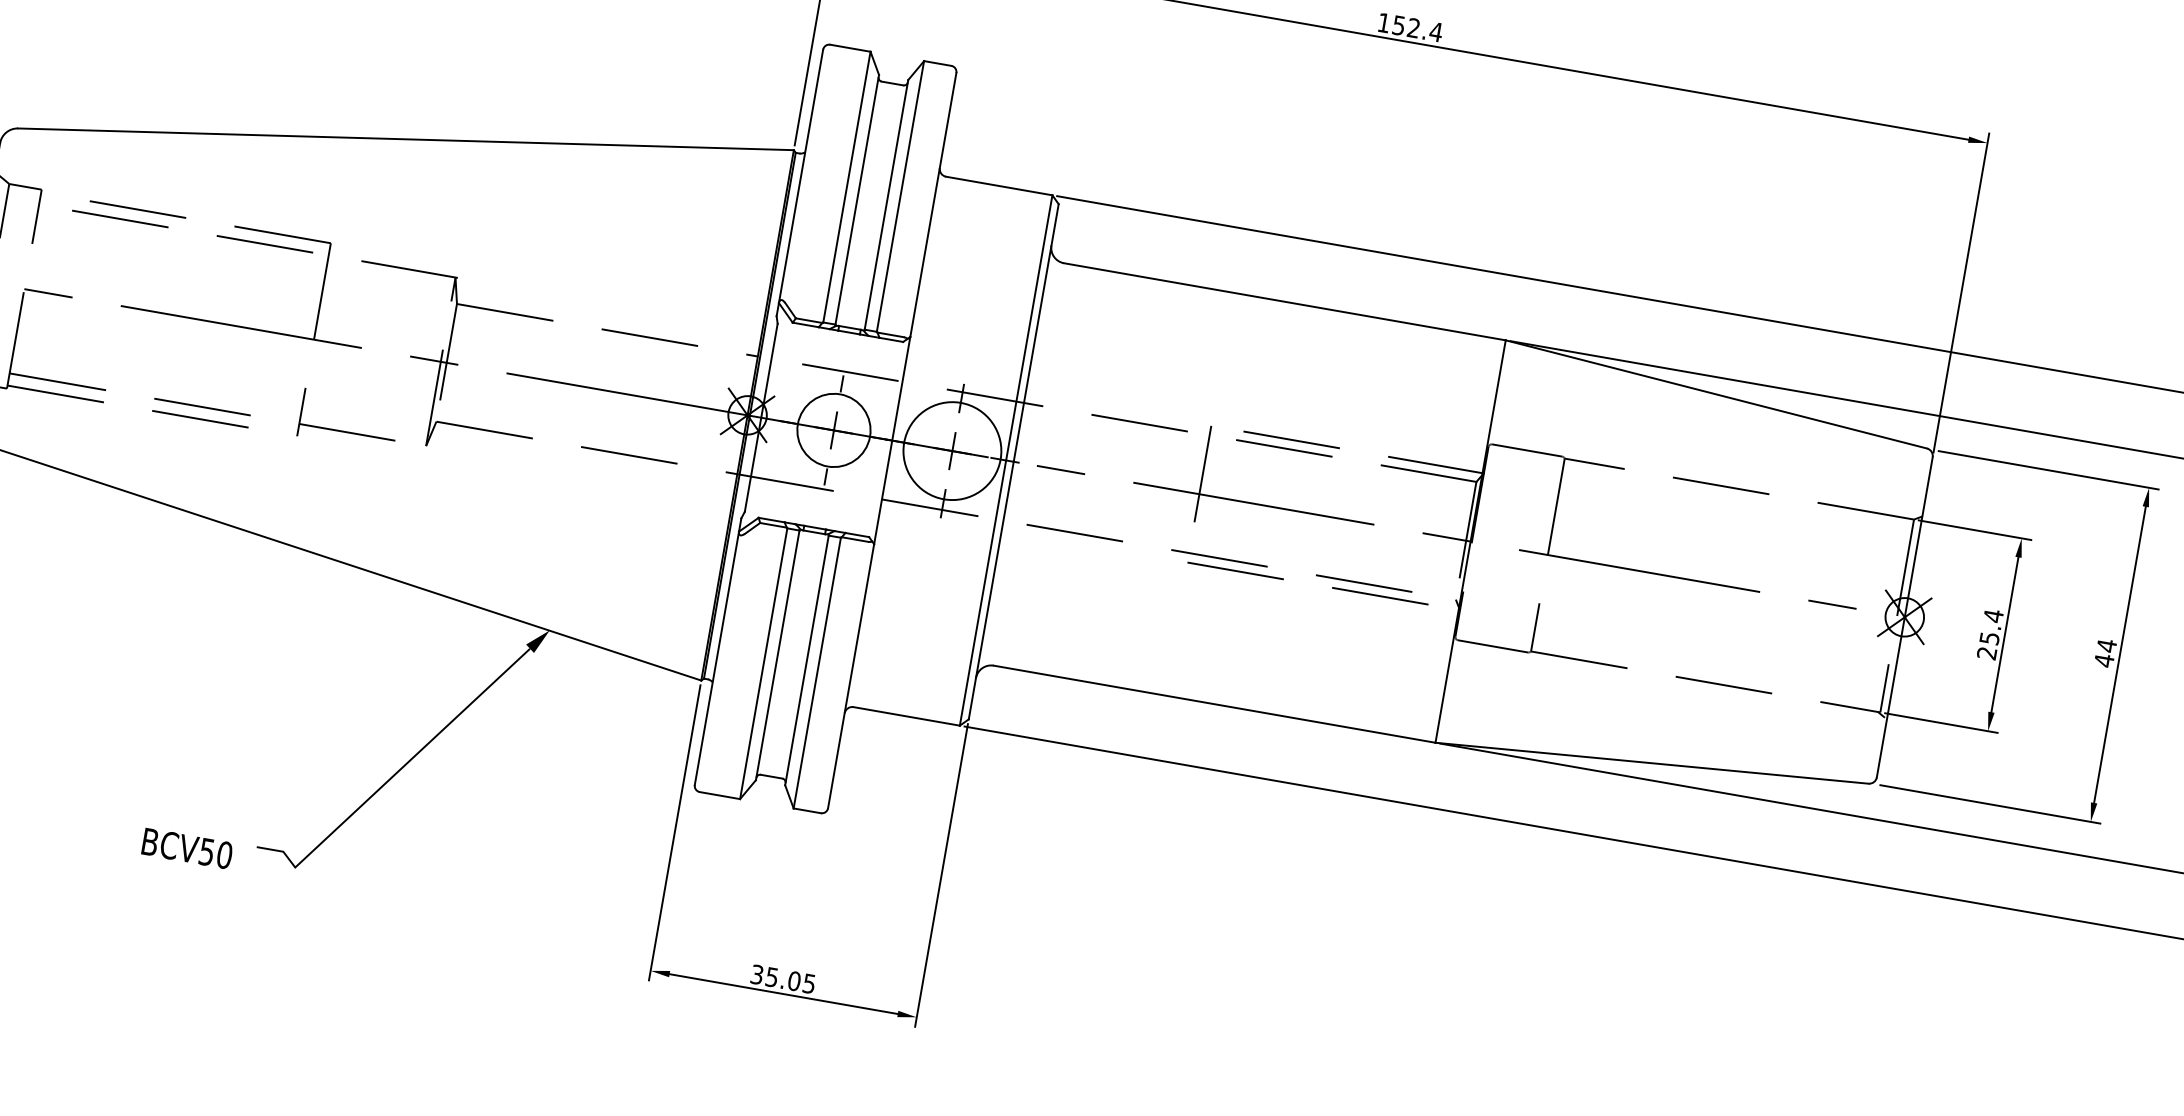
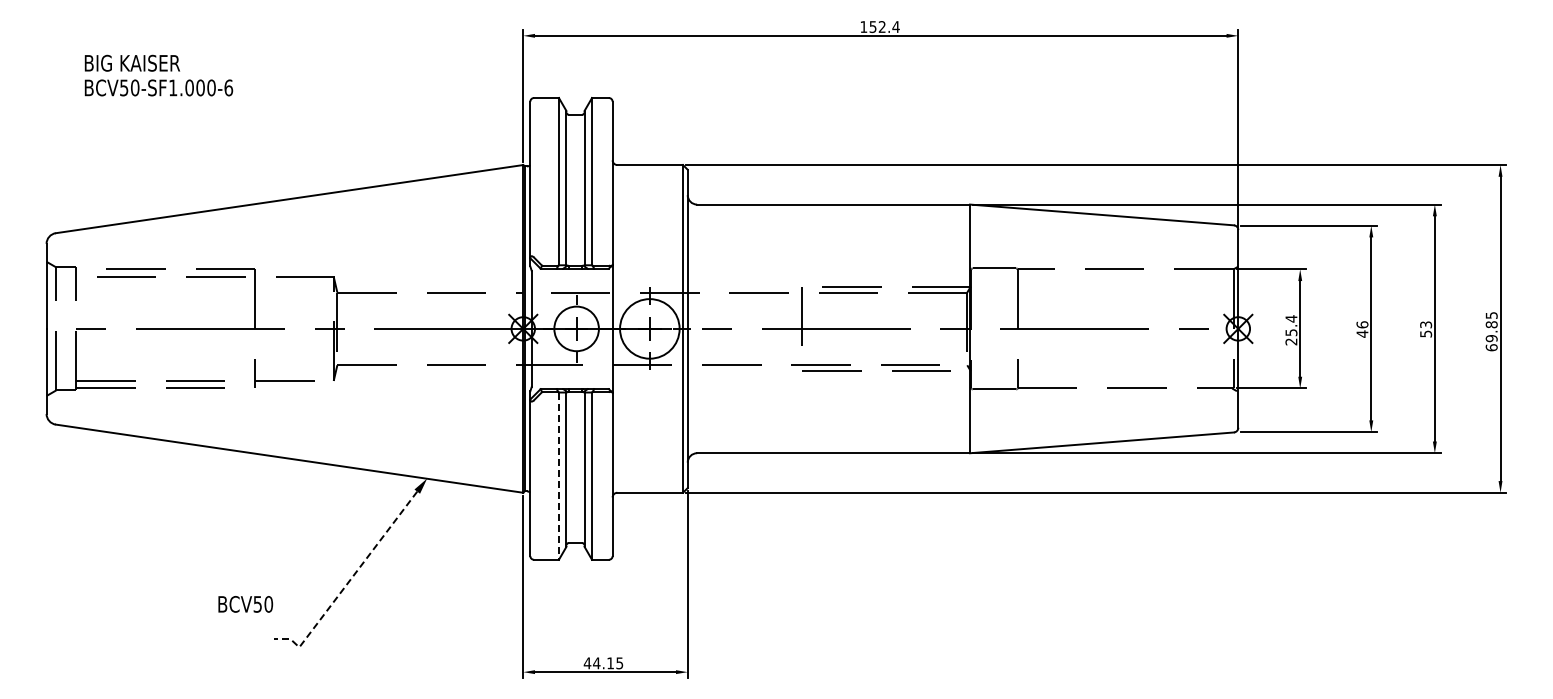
text: (2106, 645) -> (1362, 324), 44 -> 46
line: (762, 664) -> (558, 476), solid -> dashed
line: (393, 776) -> (348, 582), solid -> dashed
text: (187, 848) -> (245, 604), moved
text: (774, 978) -> (598, 663), 35.05 -> 44.15

